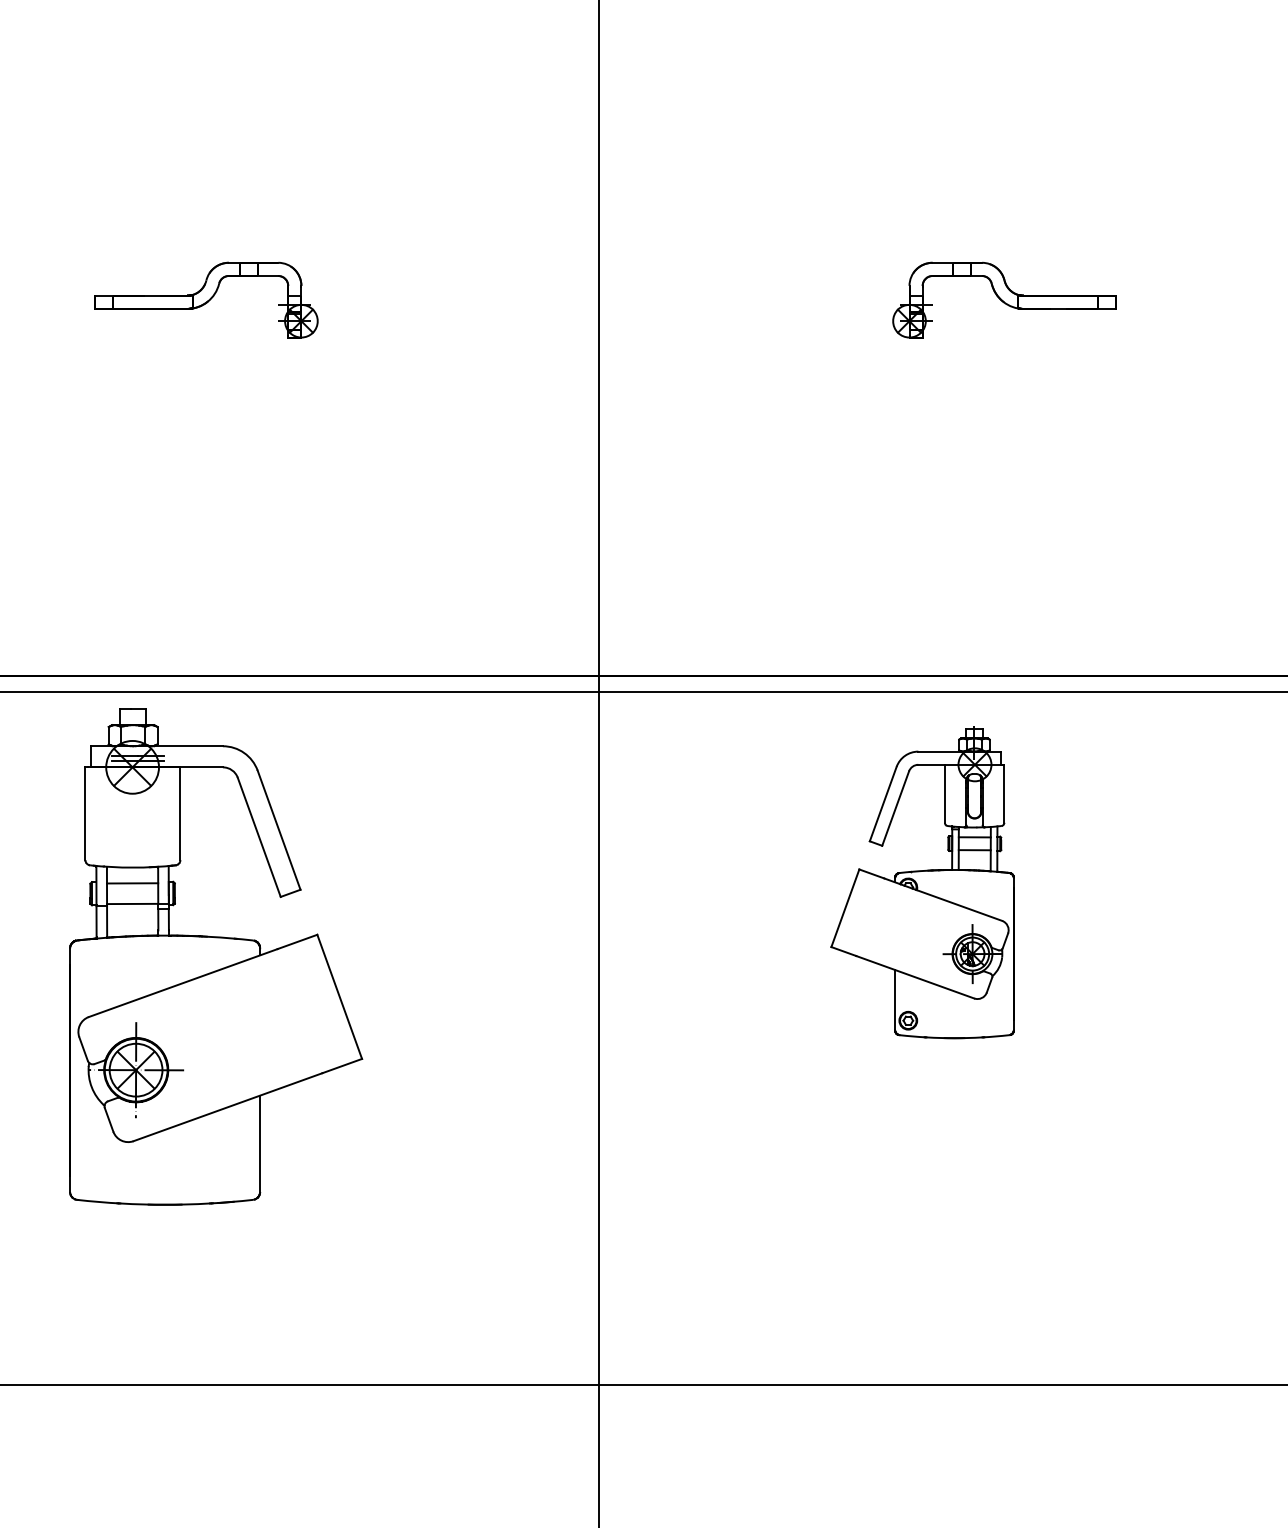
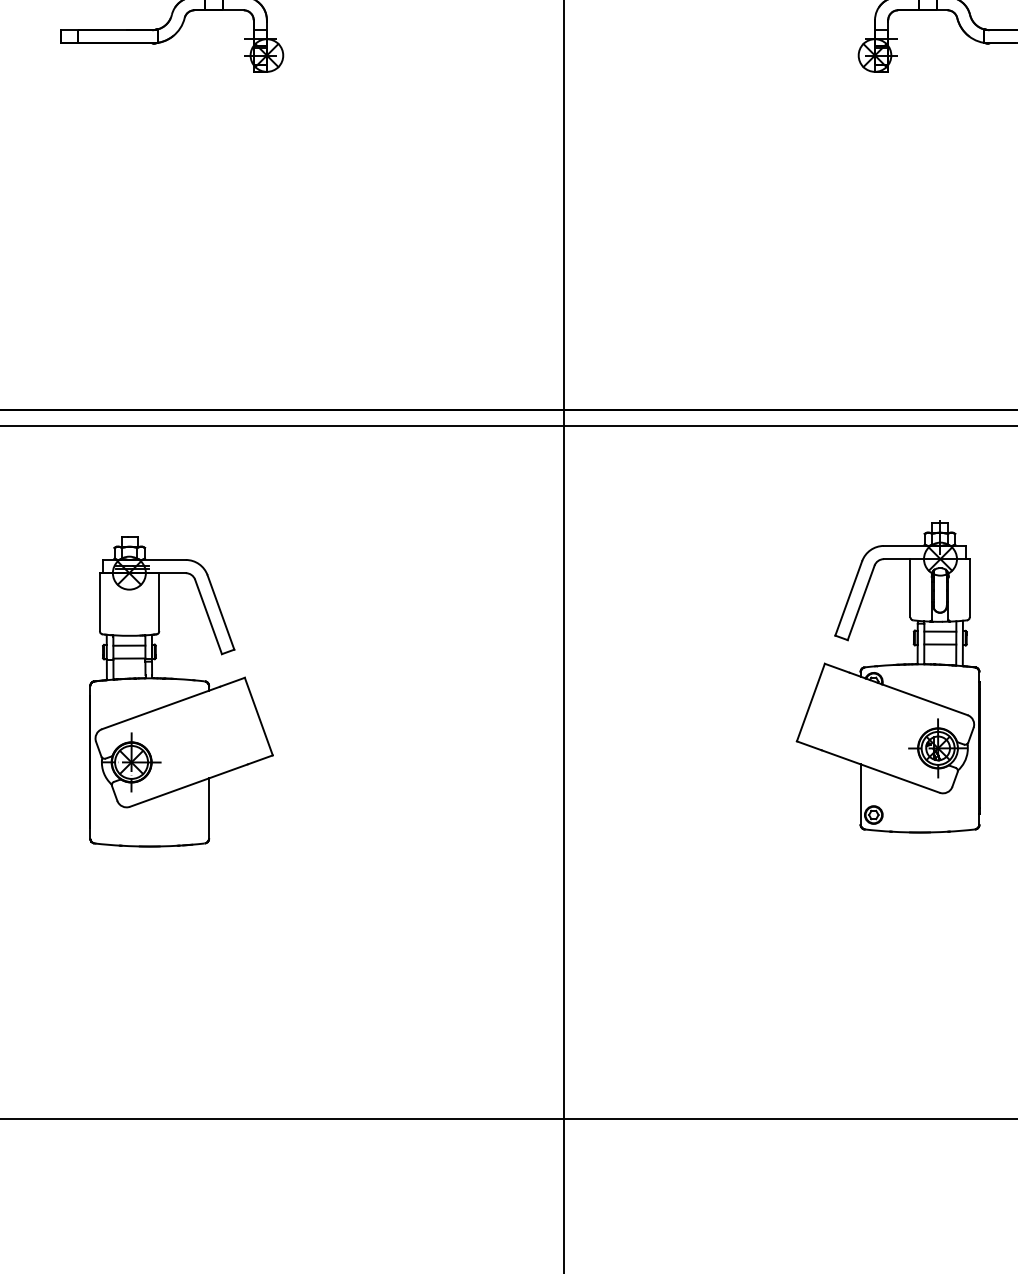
part: (922, 882) -> (888, 676), moved
part: (215, 957) -> (181, 691), size x0.62

